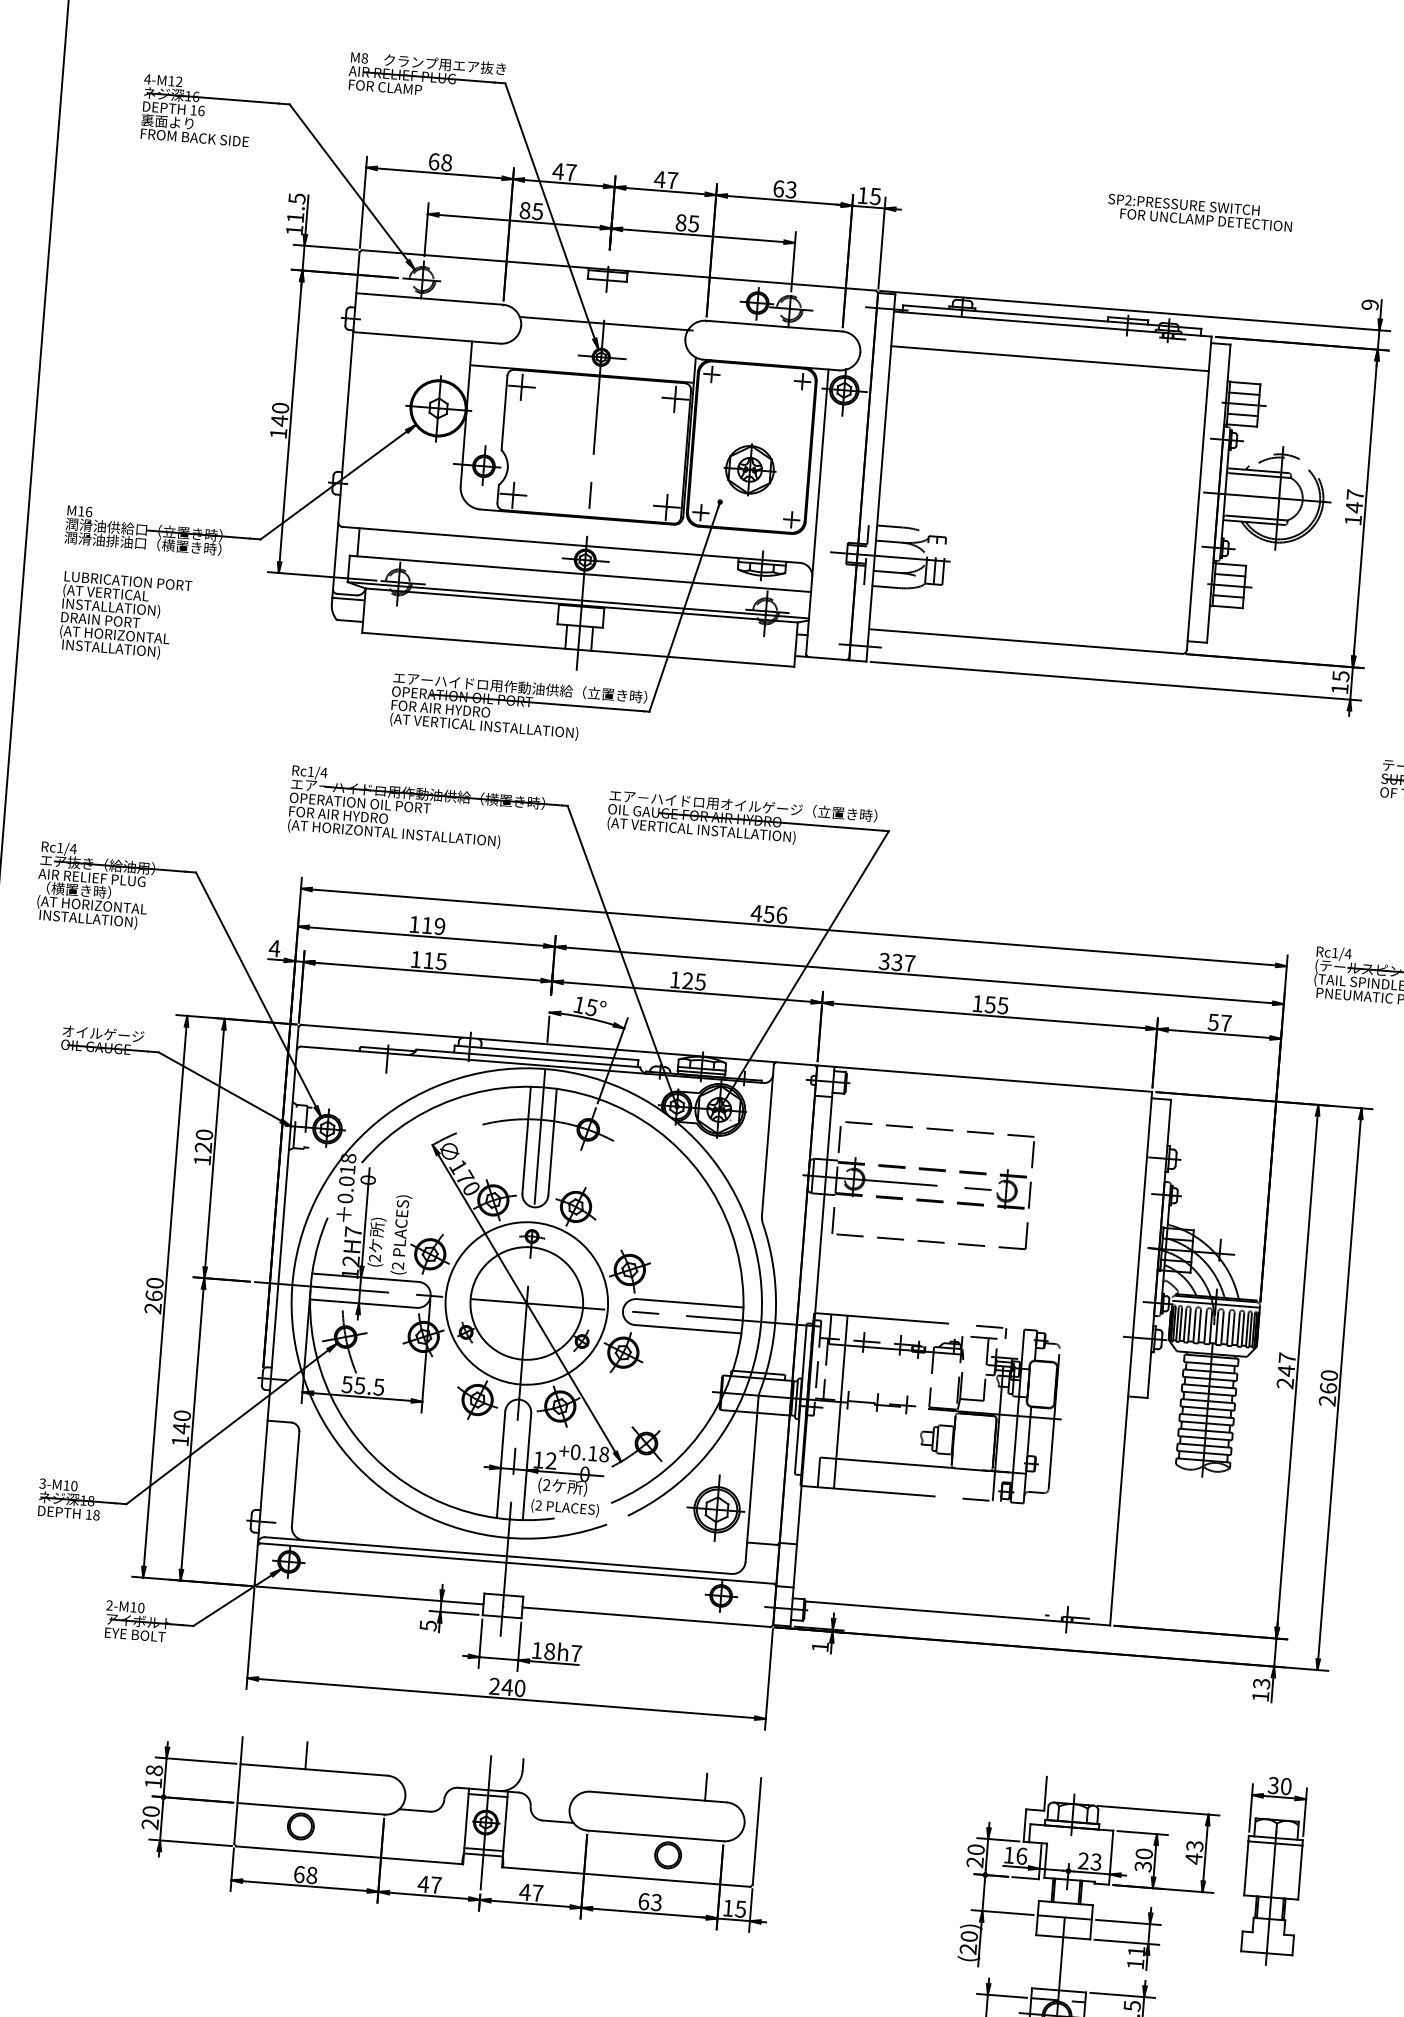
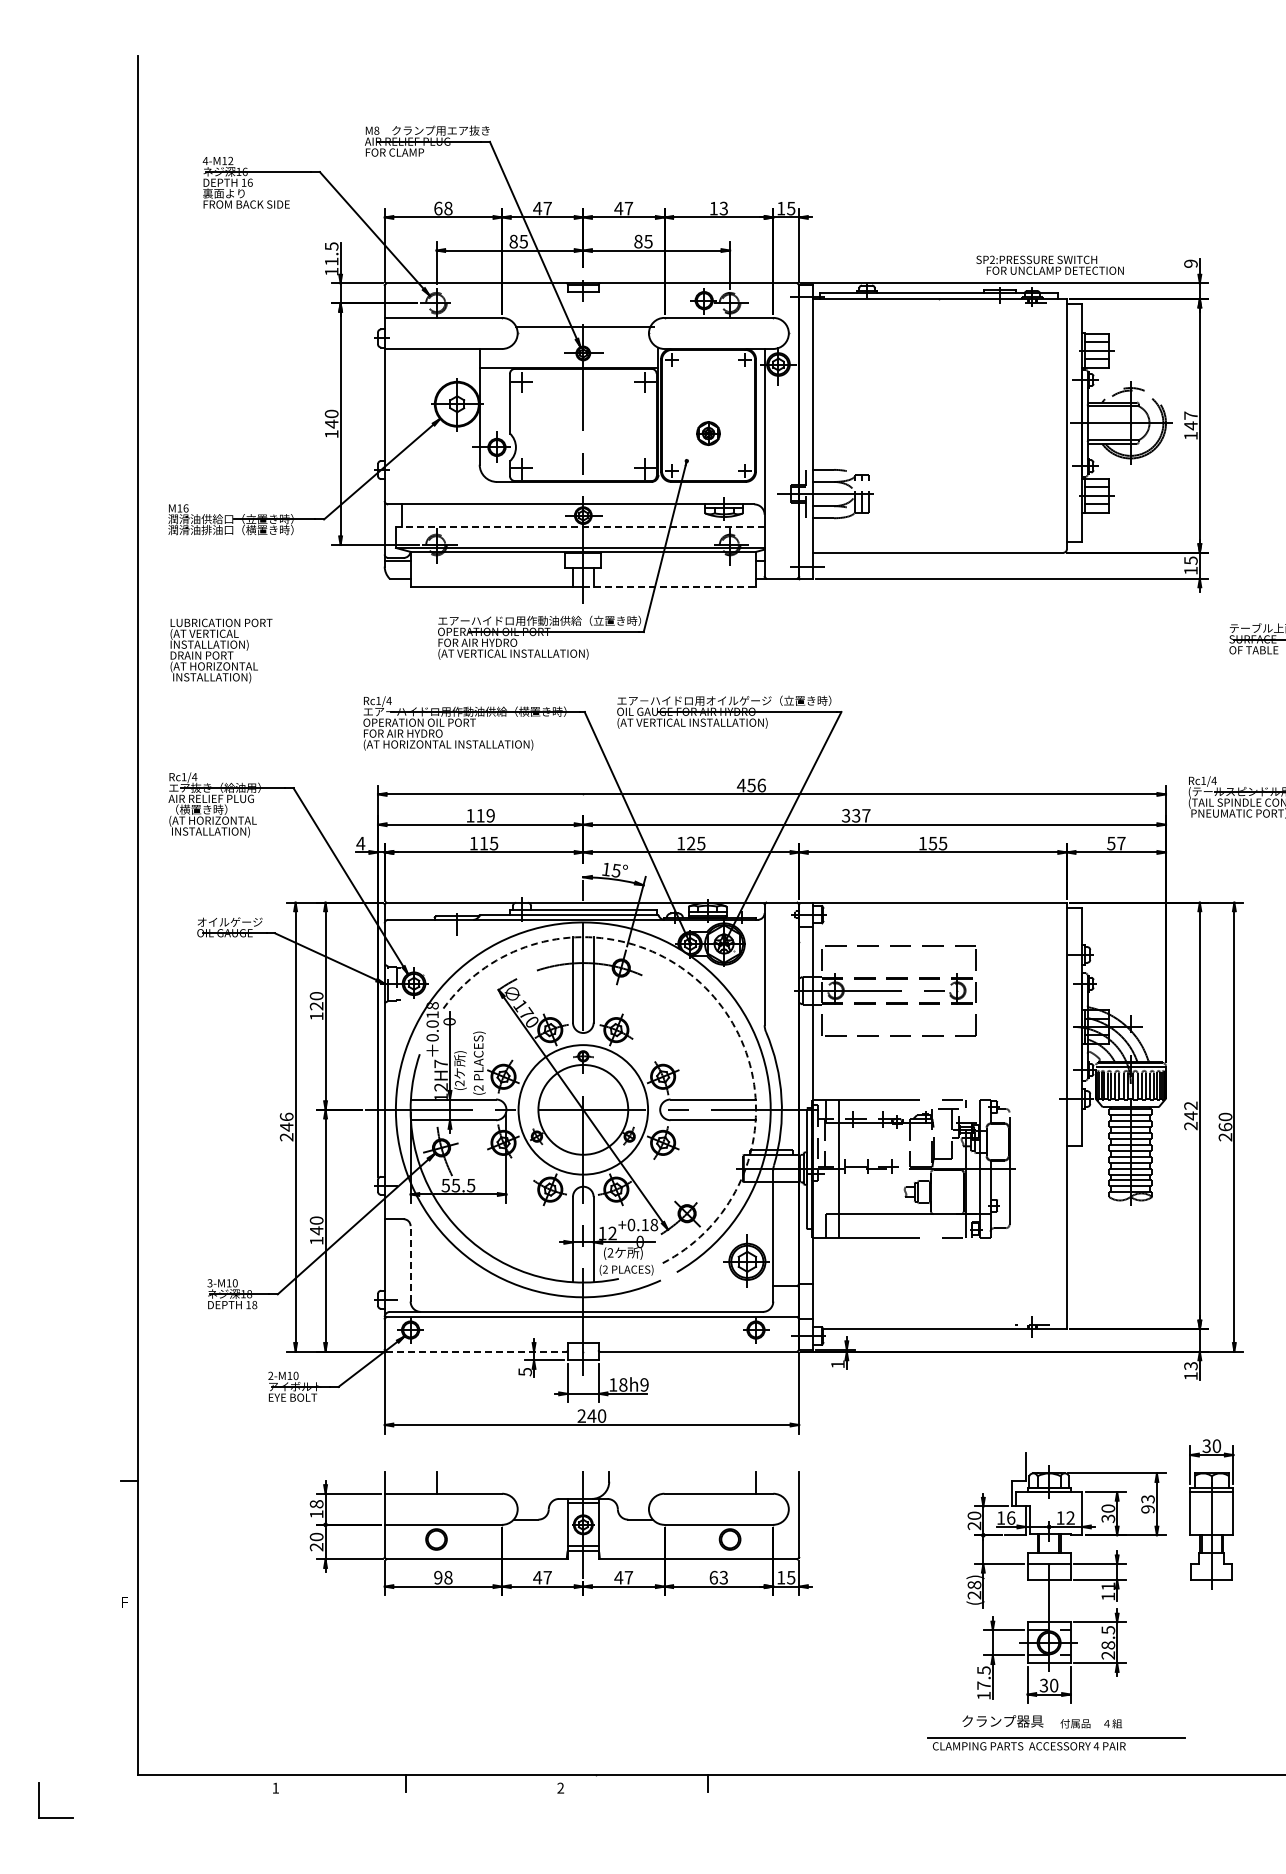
text: (778, 188) -> (713, 208), 63 -> 13
text: (1199, 211) -> (1049, 264), moved
line: (1049, 358) -> (939, 326), removed
part: (749, 469) -> (708, 433), size x0.6
line: (579, 573) -> (579, 526), solid -> dashed
text: (125, 615) -> (221, 650), moved
line: (687, 658) -> (670, 587), solid -> dashed
arc: (701, 1175) -> (714, 997), solid -> dashed
text: (154, 1288) -> (286, 1121), 260 -> 246
text: (1286, 1357) -> (1190, 1105), 247 -> 242
line: (295, 1478) -> (410, 1263), solid -> dashed
line: (370, 1595) -> (477, 1351), solid -> dashed
text: (576, 1653) -> (644, 1384), 18h7 -> 18h9
text: (1193, 1857) -> (1147, 1508), 43 -> 93
text: (1089, 1860) -> (1065, 1517), 23 -> 12
text: (299, 1874) -> (438, 1577), 68 -> 98
text: (969, 1936) -> (974, 1585), (20) -> (28)

